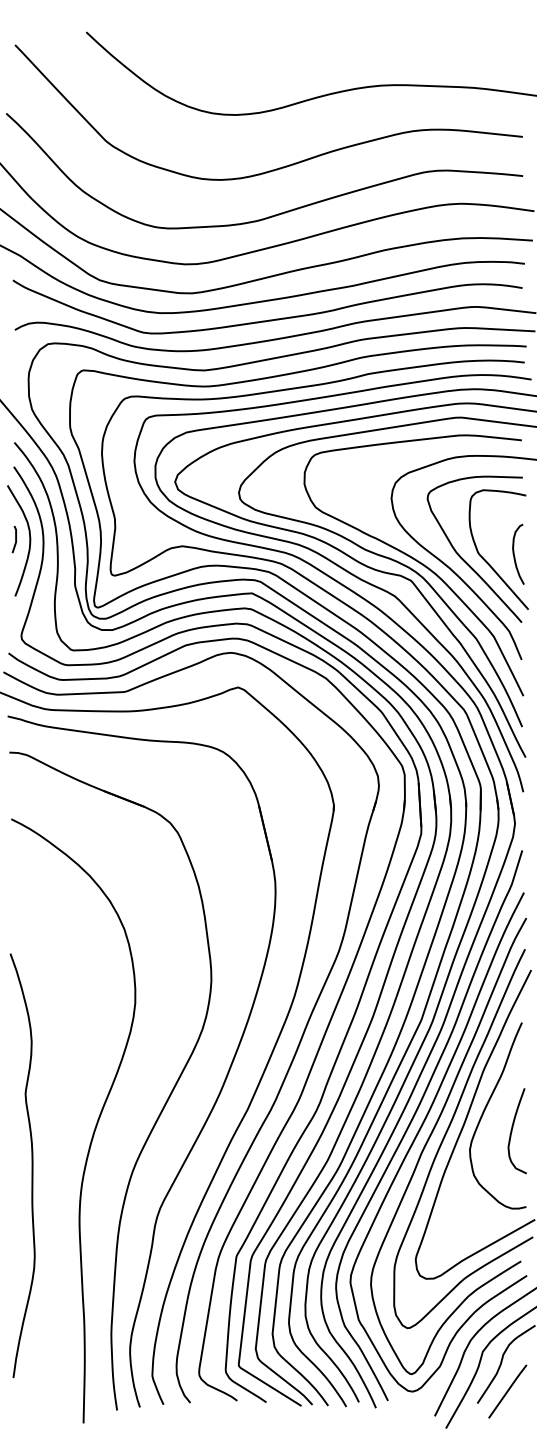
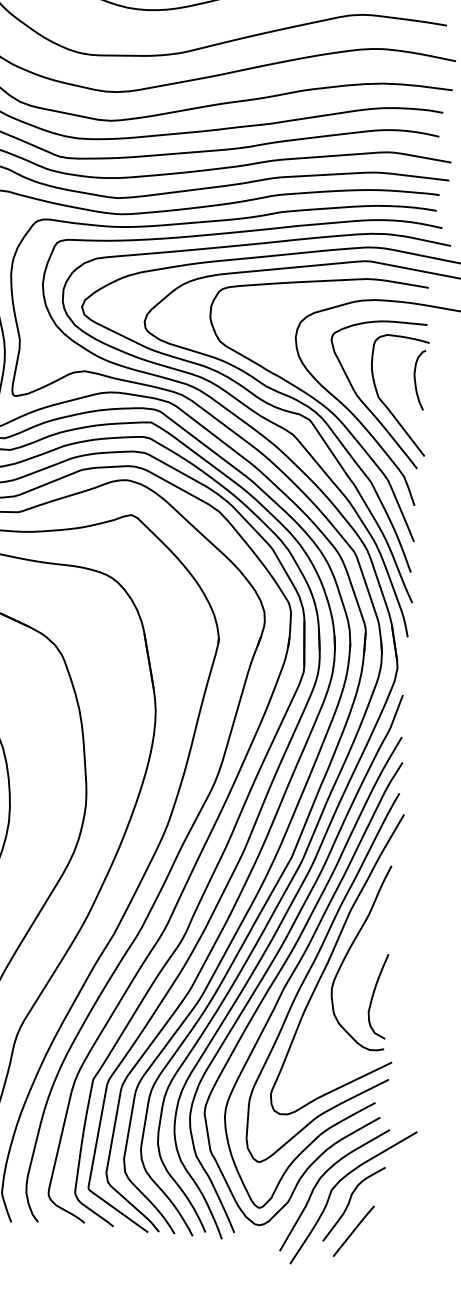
curve: (514, 553) -> (415, 378), moved
curve: (512, 1131) -> (373, 996), moved

